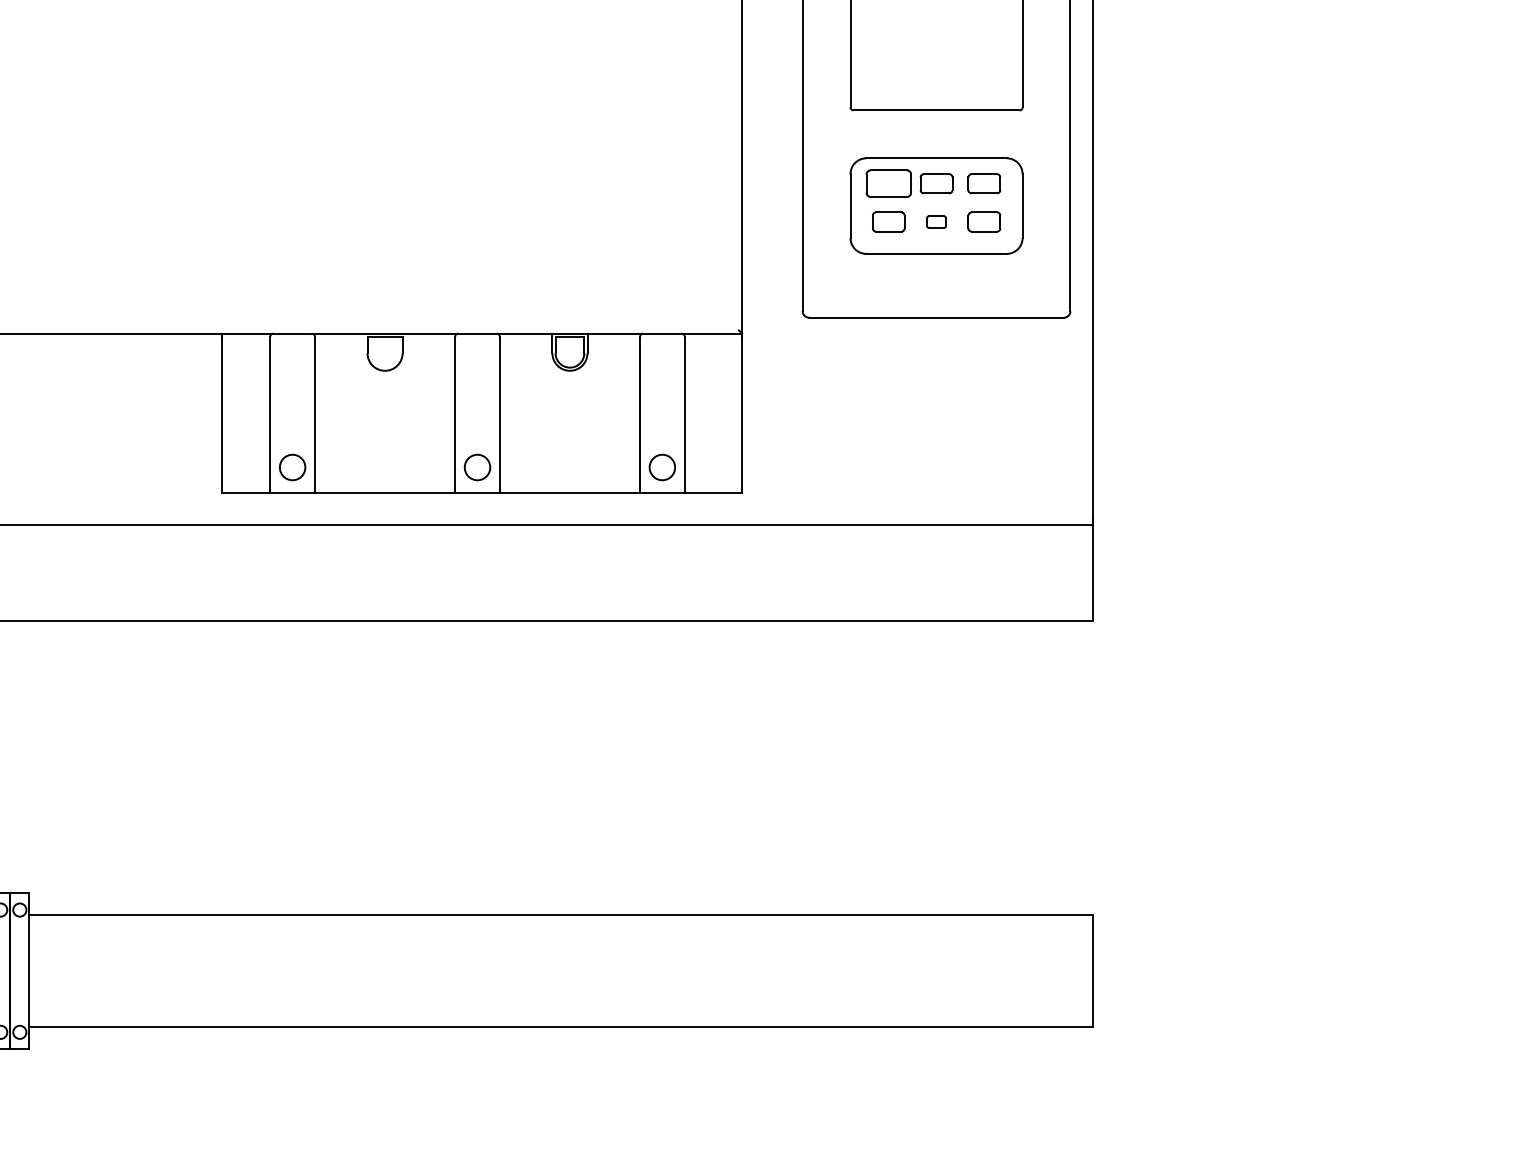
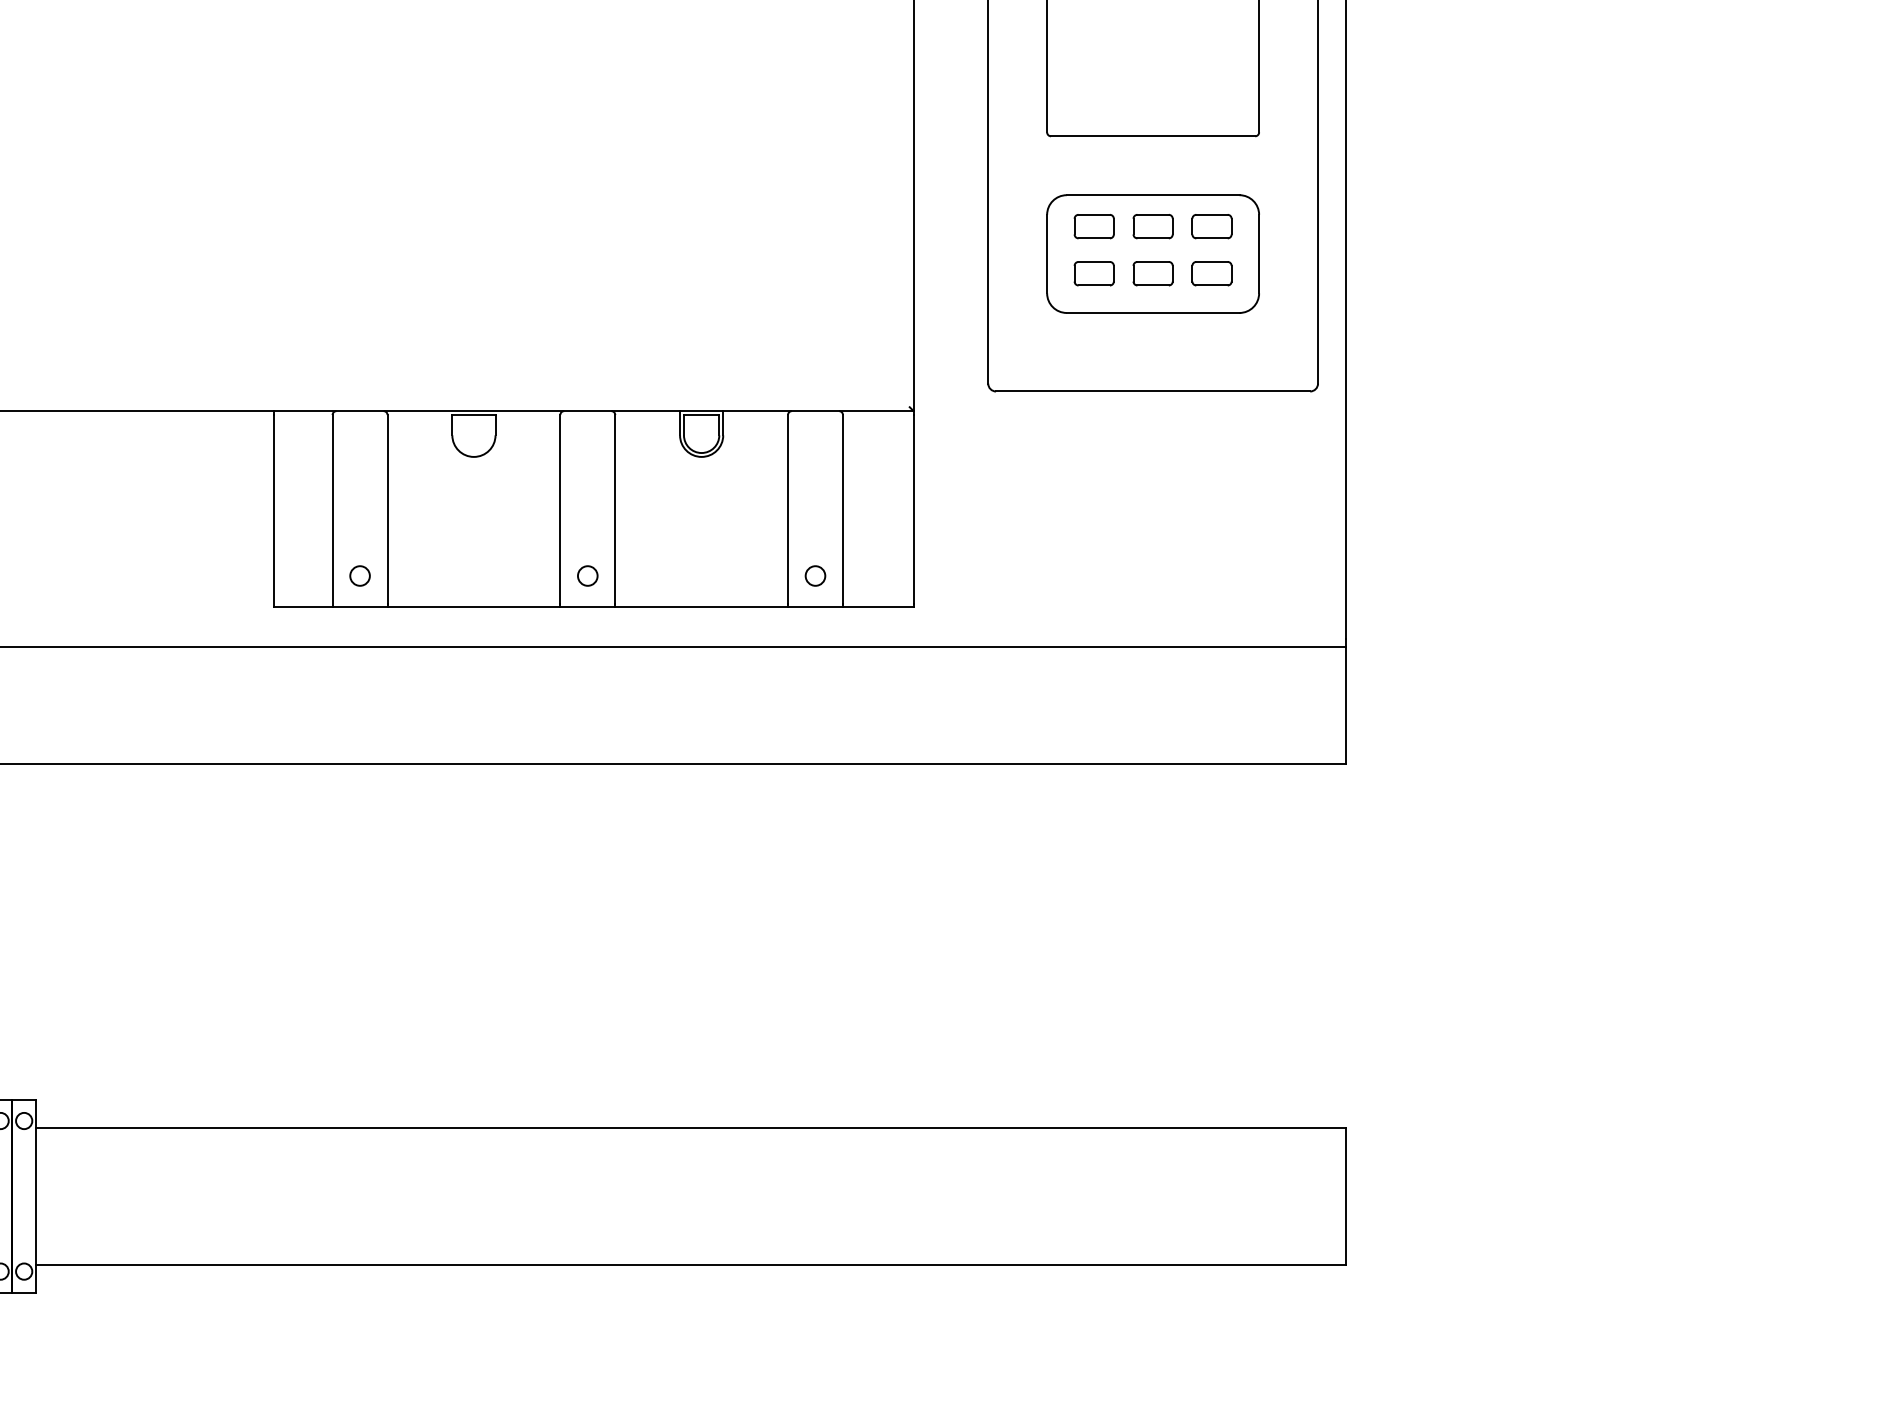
part: (888, 183) -> (1093, 226), size x0.71
part: (936, 221) -> (1152, 273), size x1.67
circle: (292, 467) -> (359, 575), size x0.62
circle: (477, 467) -> (587, 575), size x0.62
circle: (662, 467) -> (815, 575), size x0.62

